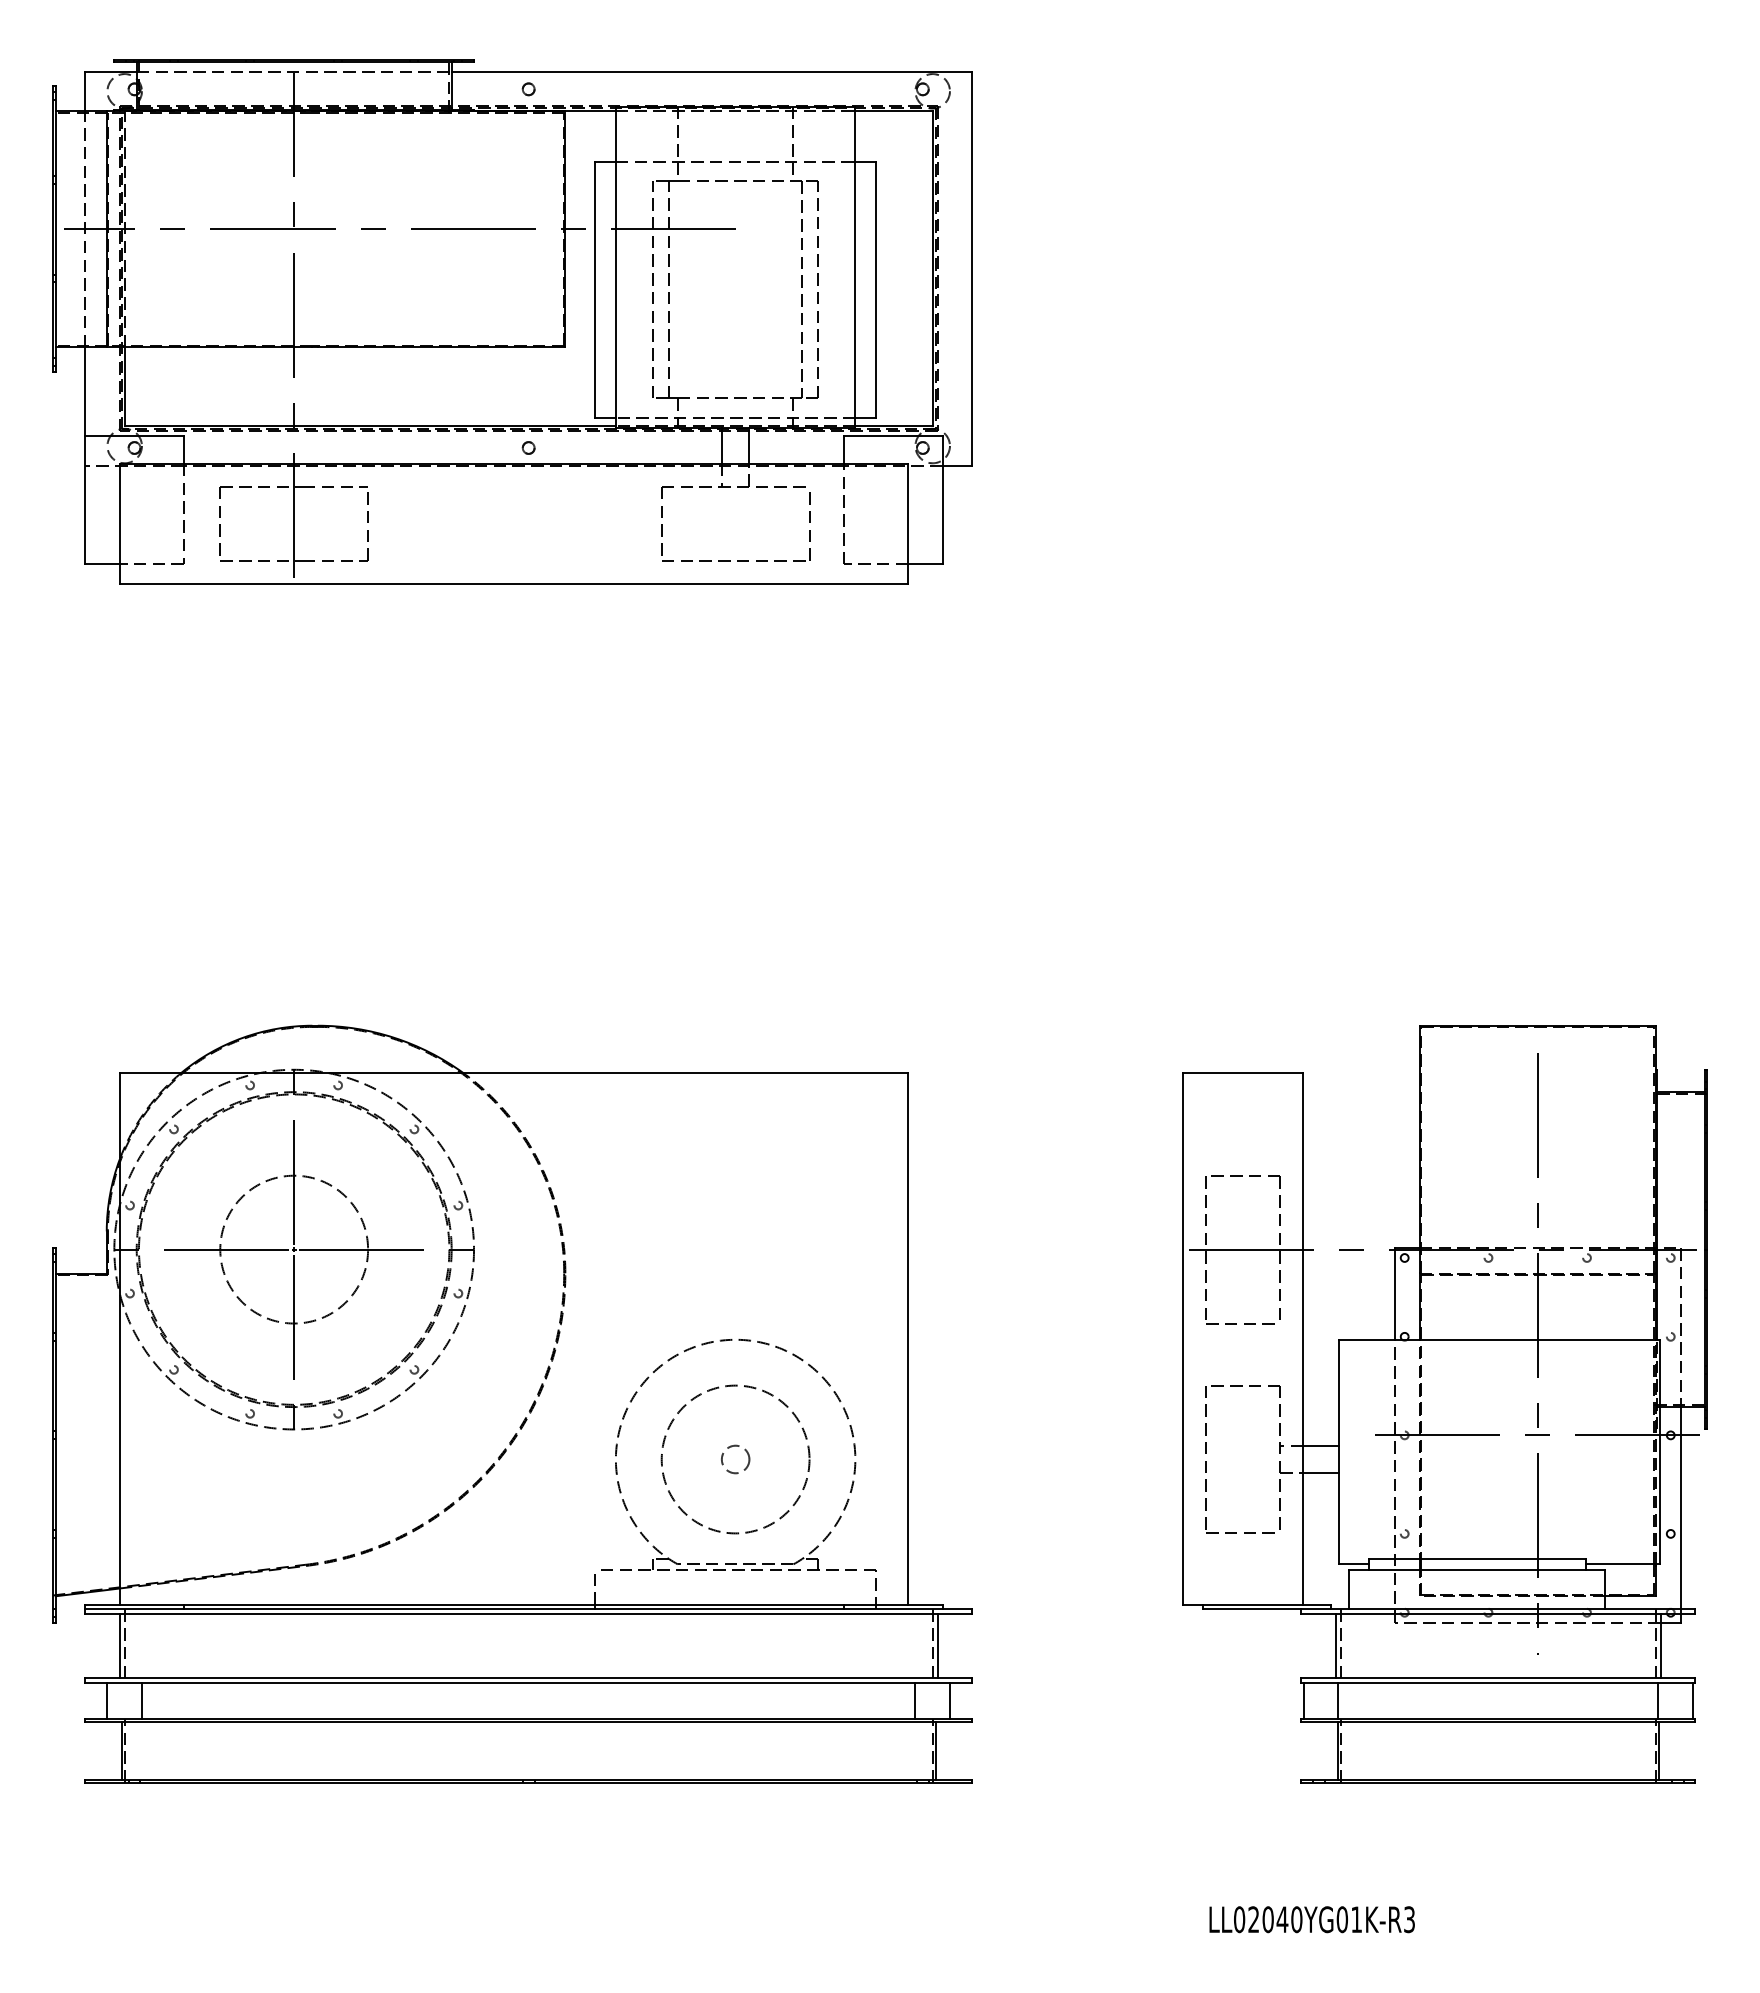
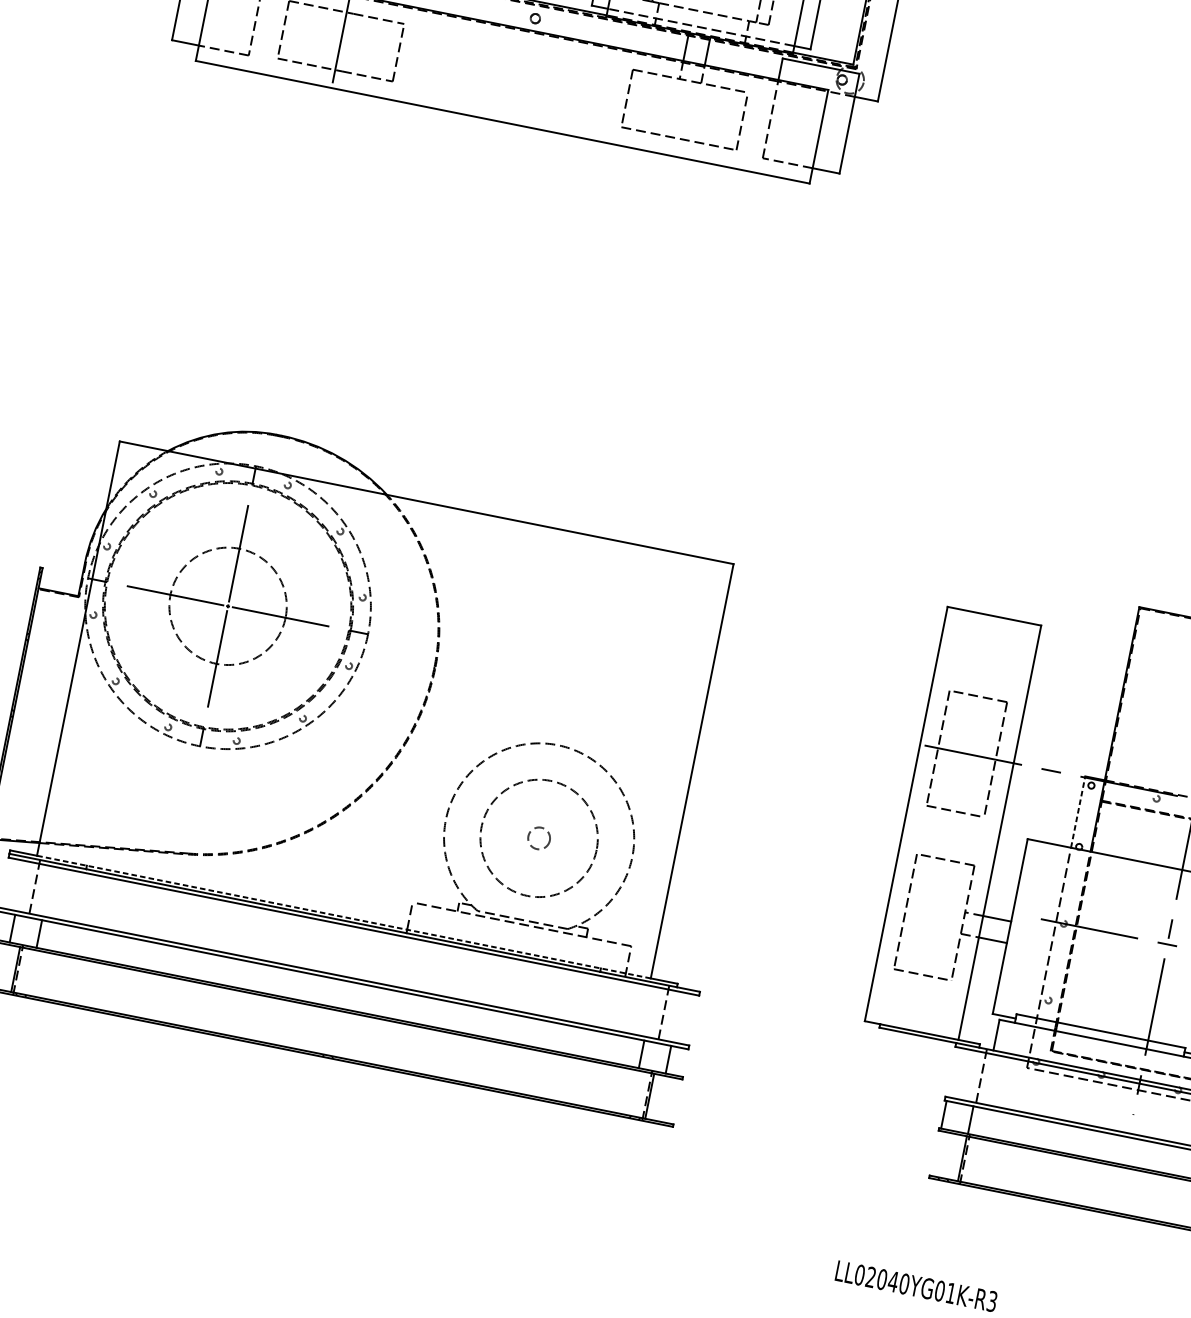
line: (1394, 1293) -> (1077, 811), solid -> dashed
line: (513, 1604) -> (343, 916), solid -> dashed
line: (119, 1646) -> (30, 888), removed
line: (937, 1646) -> (667, 1015), removed
line: (1335, 1646) -> (977, 1077), removed

